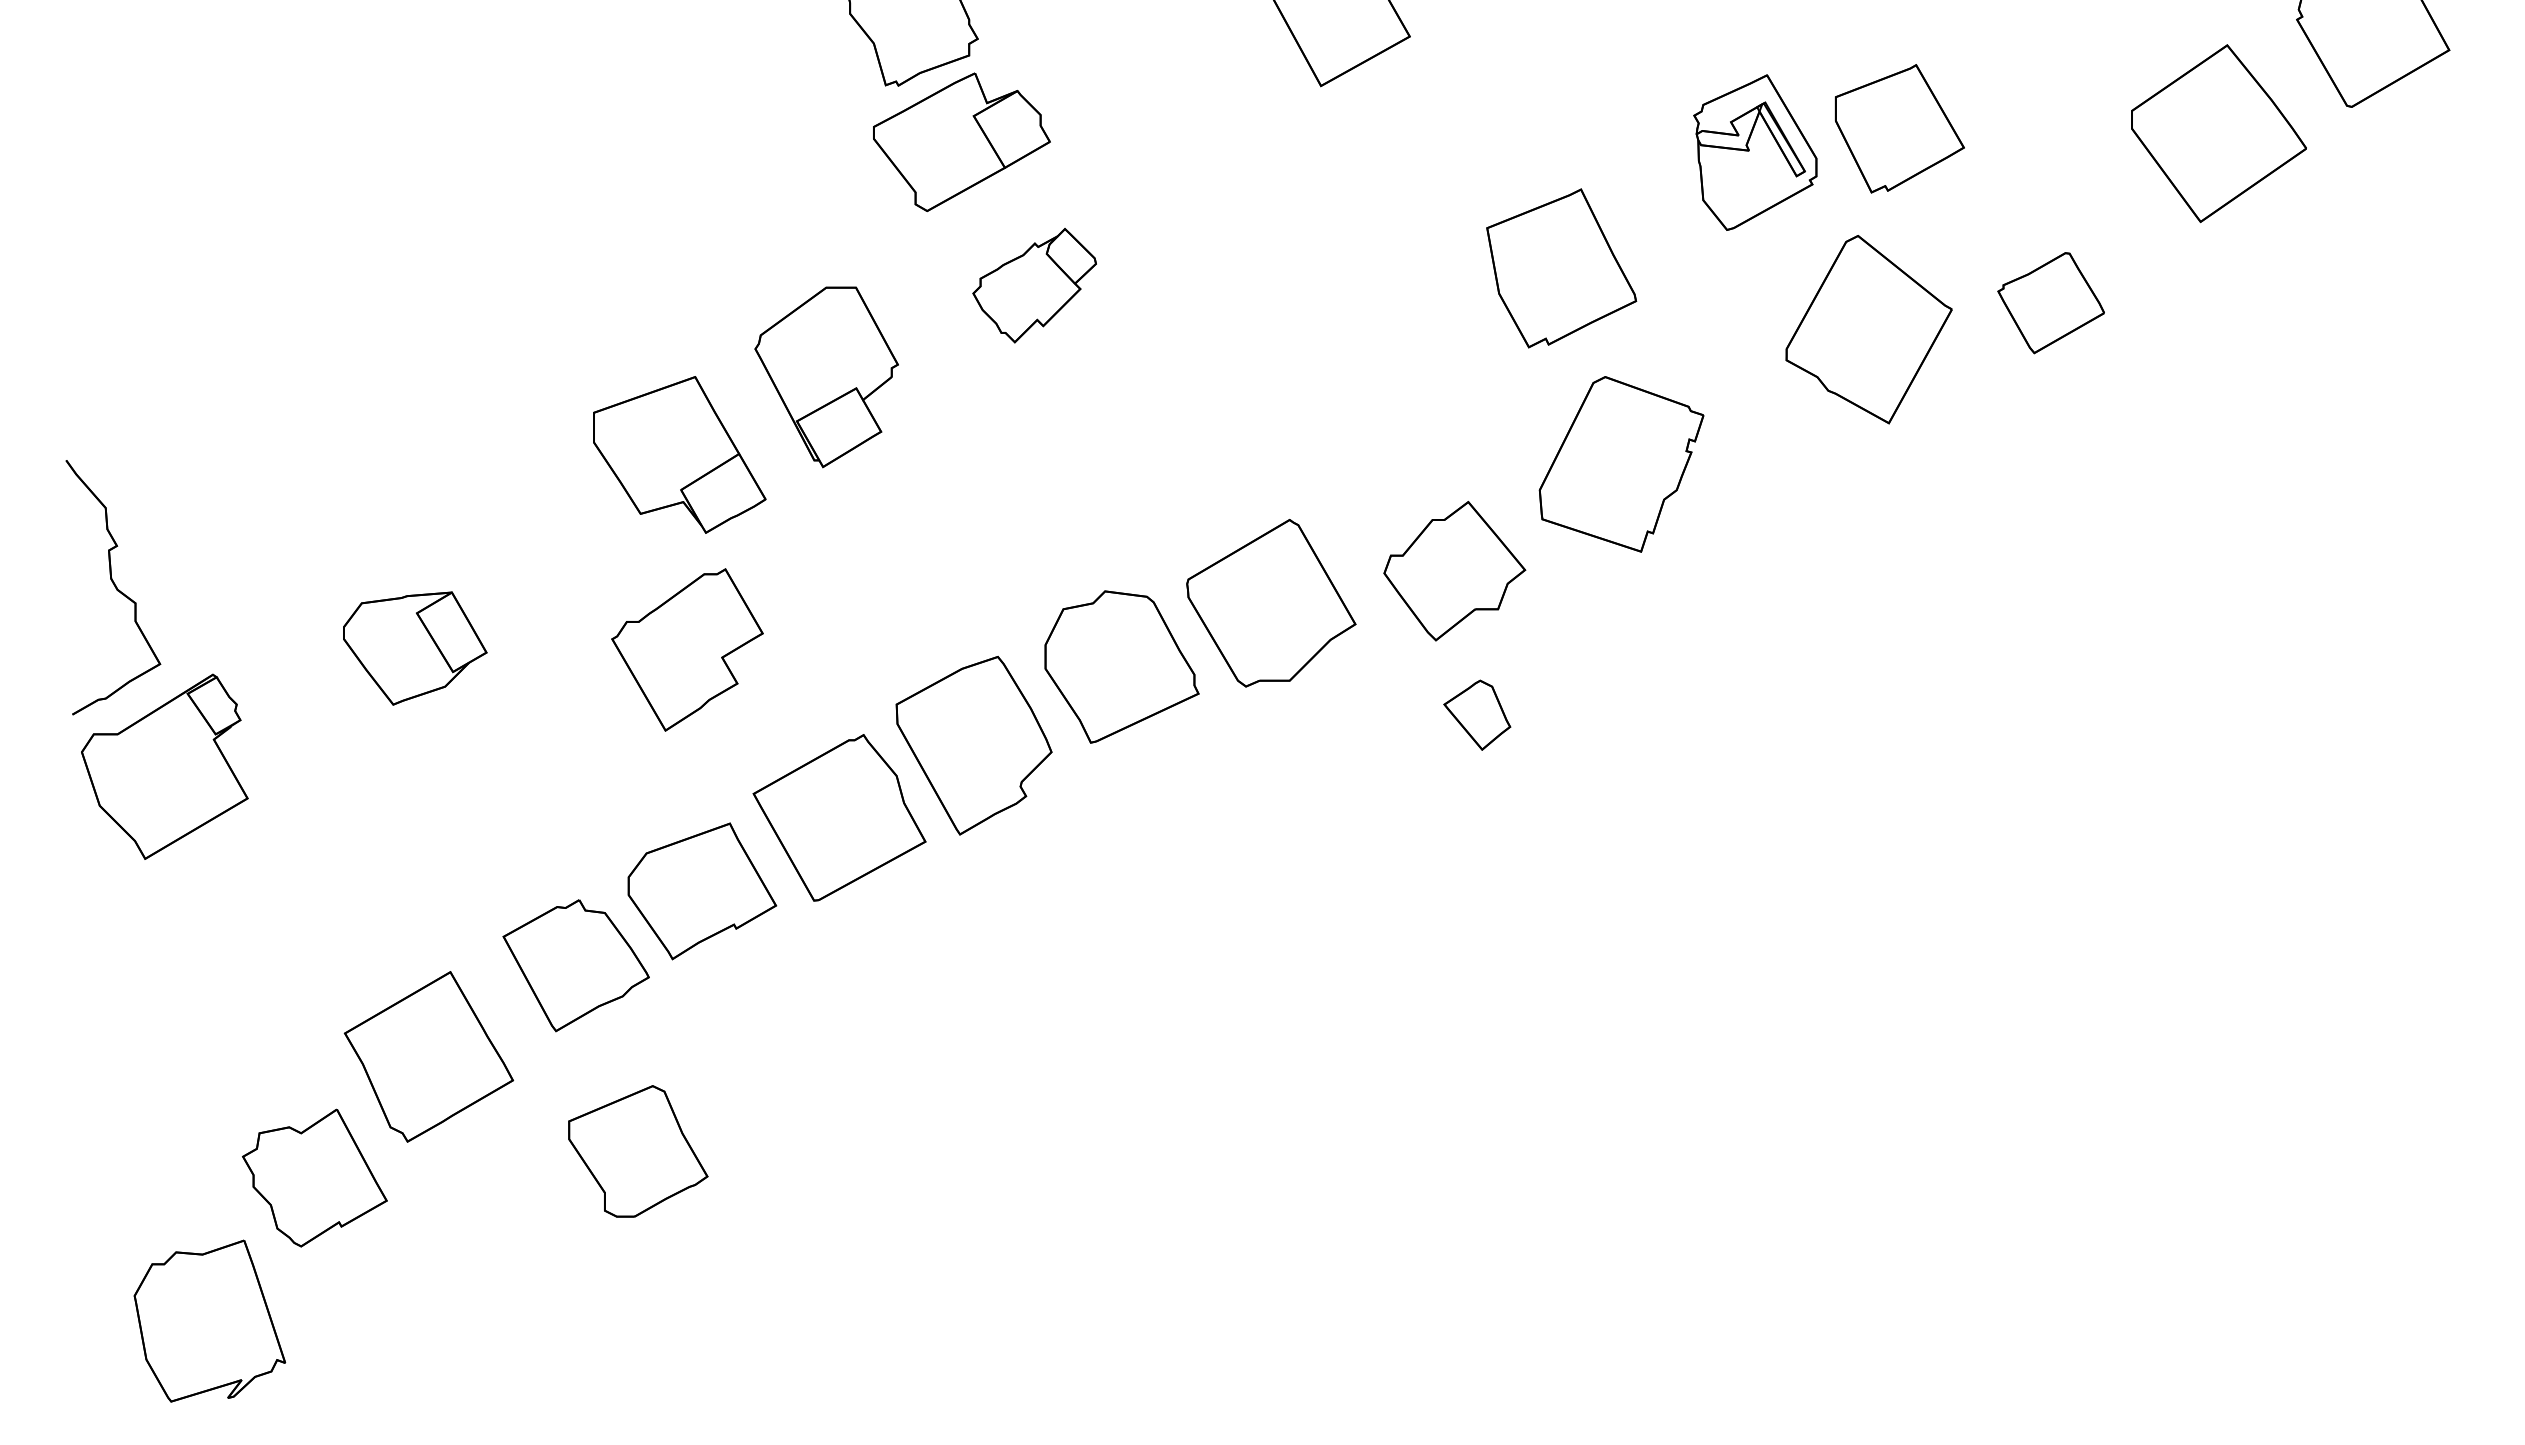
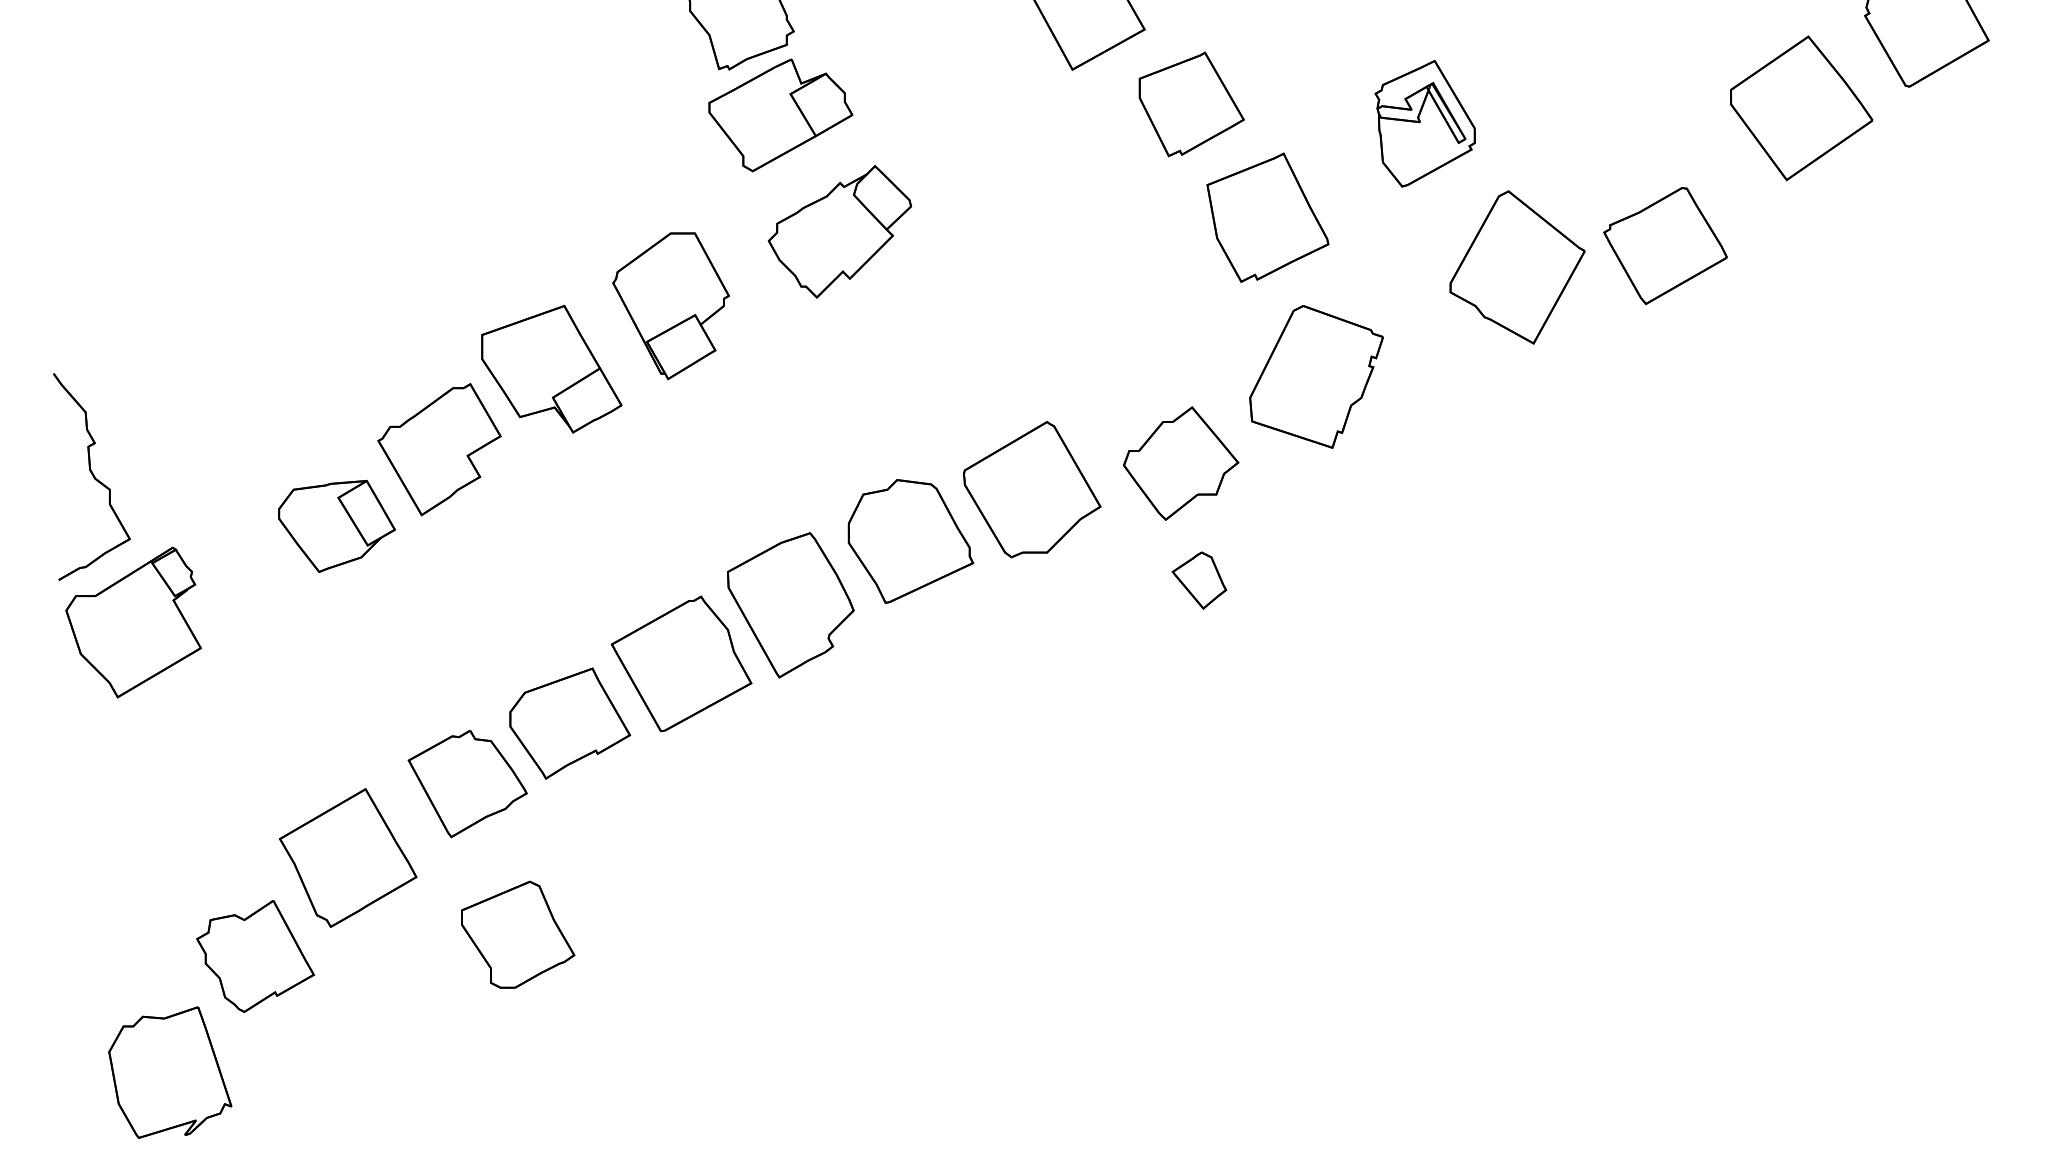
part: (1899, 128) -> (1191, 104), moved
part: (1034, 285) -> (839, 231), size x1.43
part: (2050, 302) -> (1664, 245), size x1.43
part: (687, 649) -> (439, 449), moved

